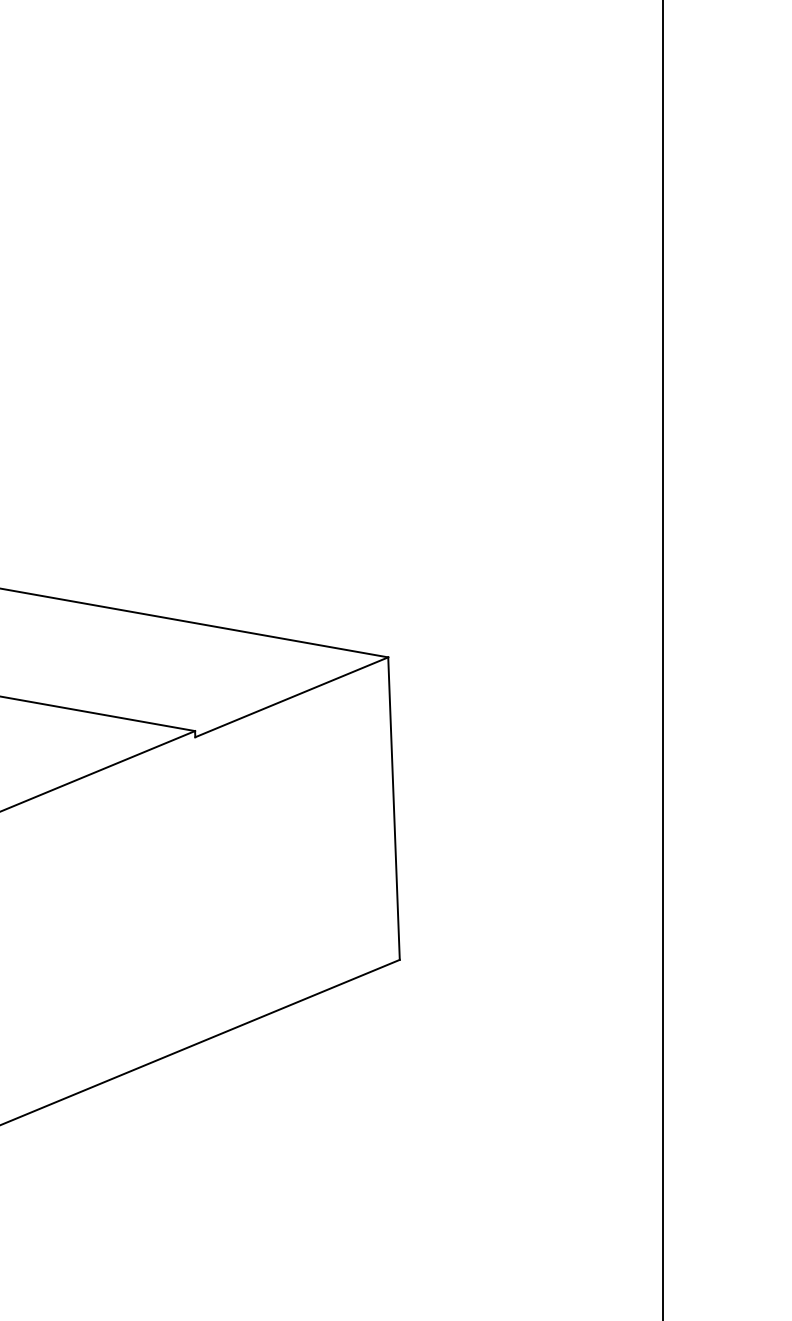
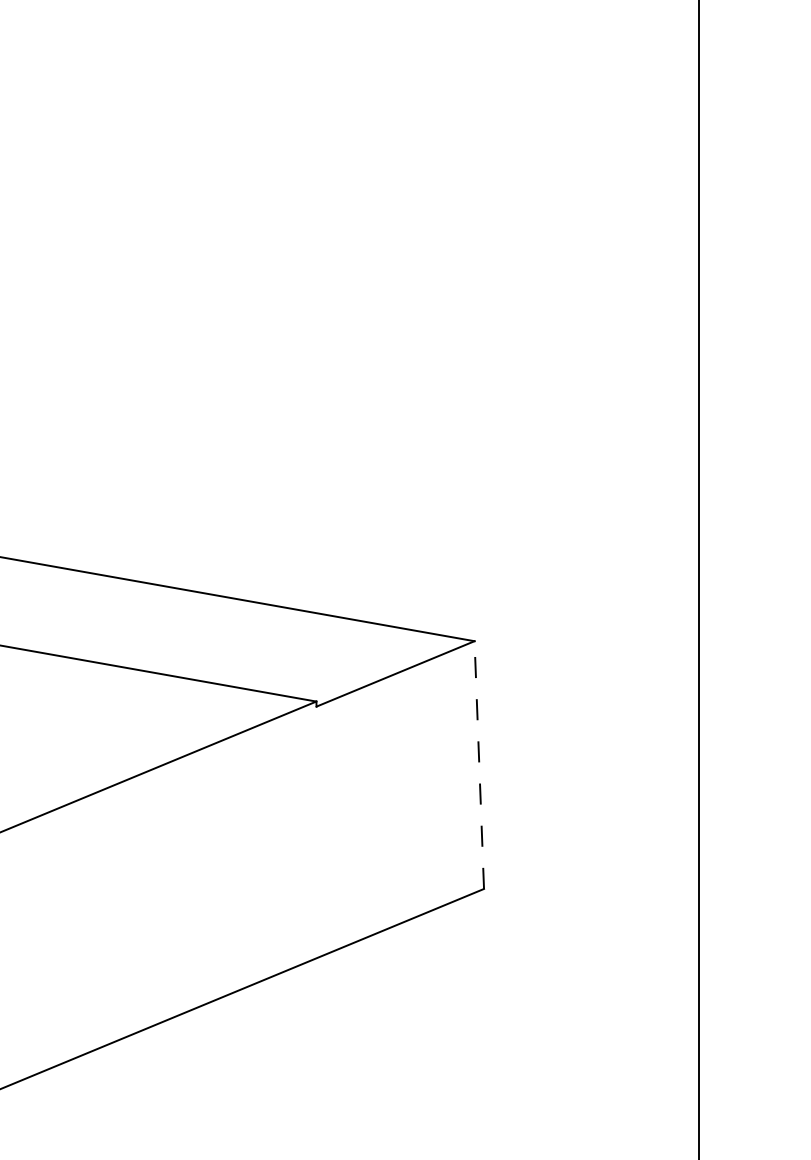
line: (394, 809) -> (479, 765), solid -> dashed

